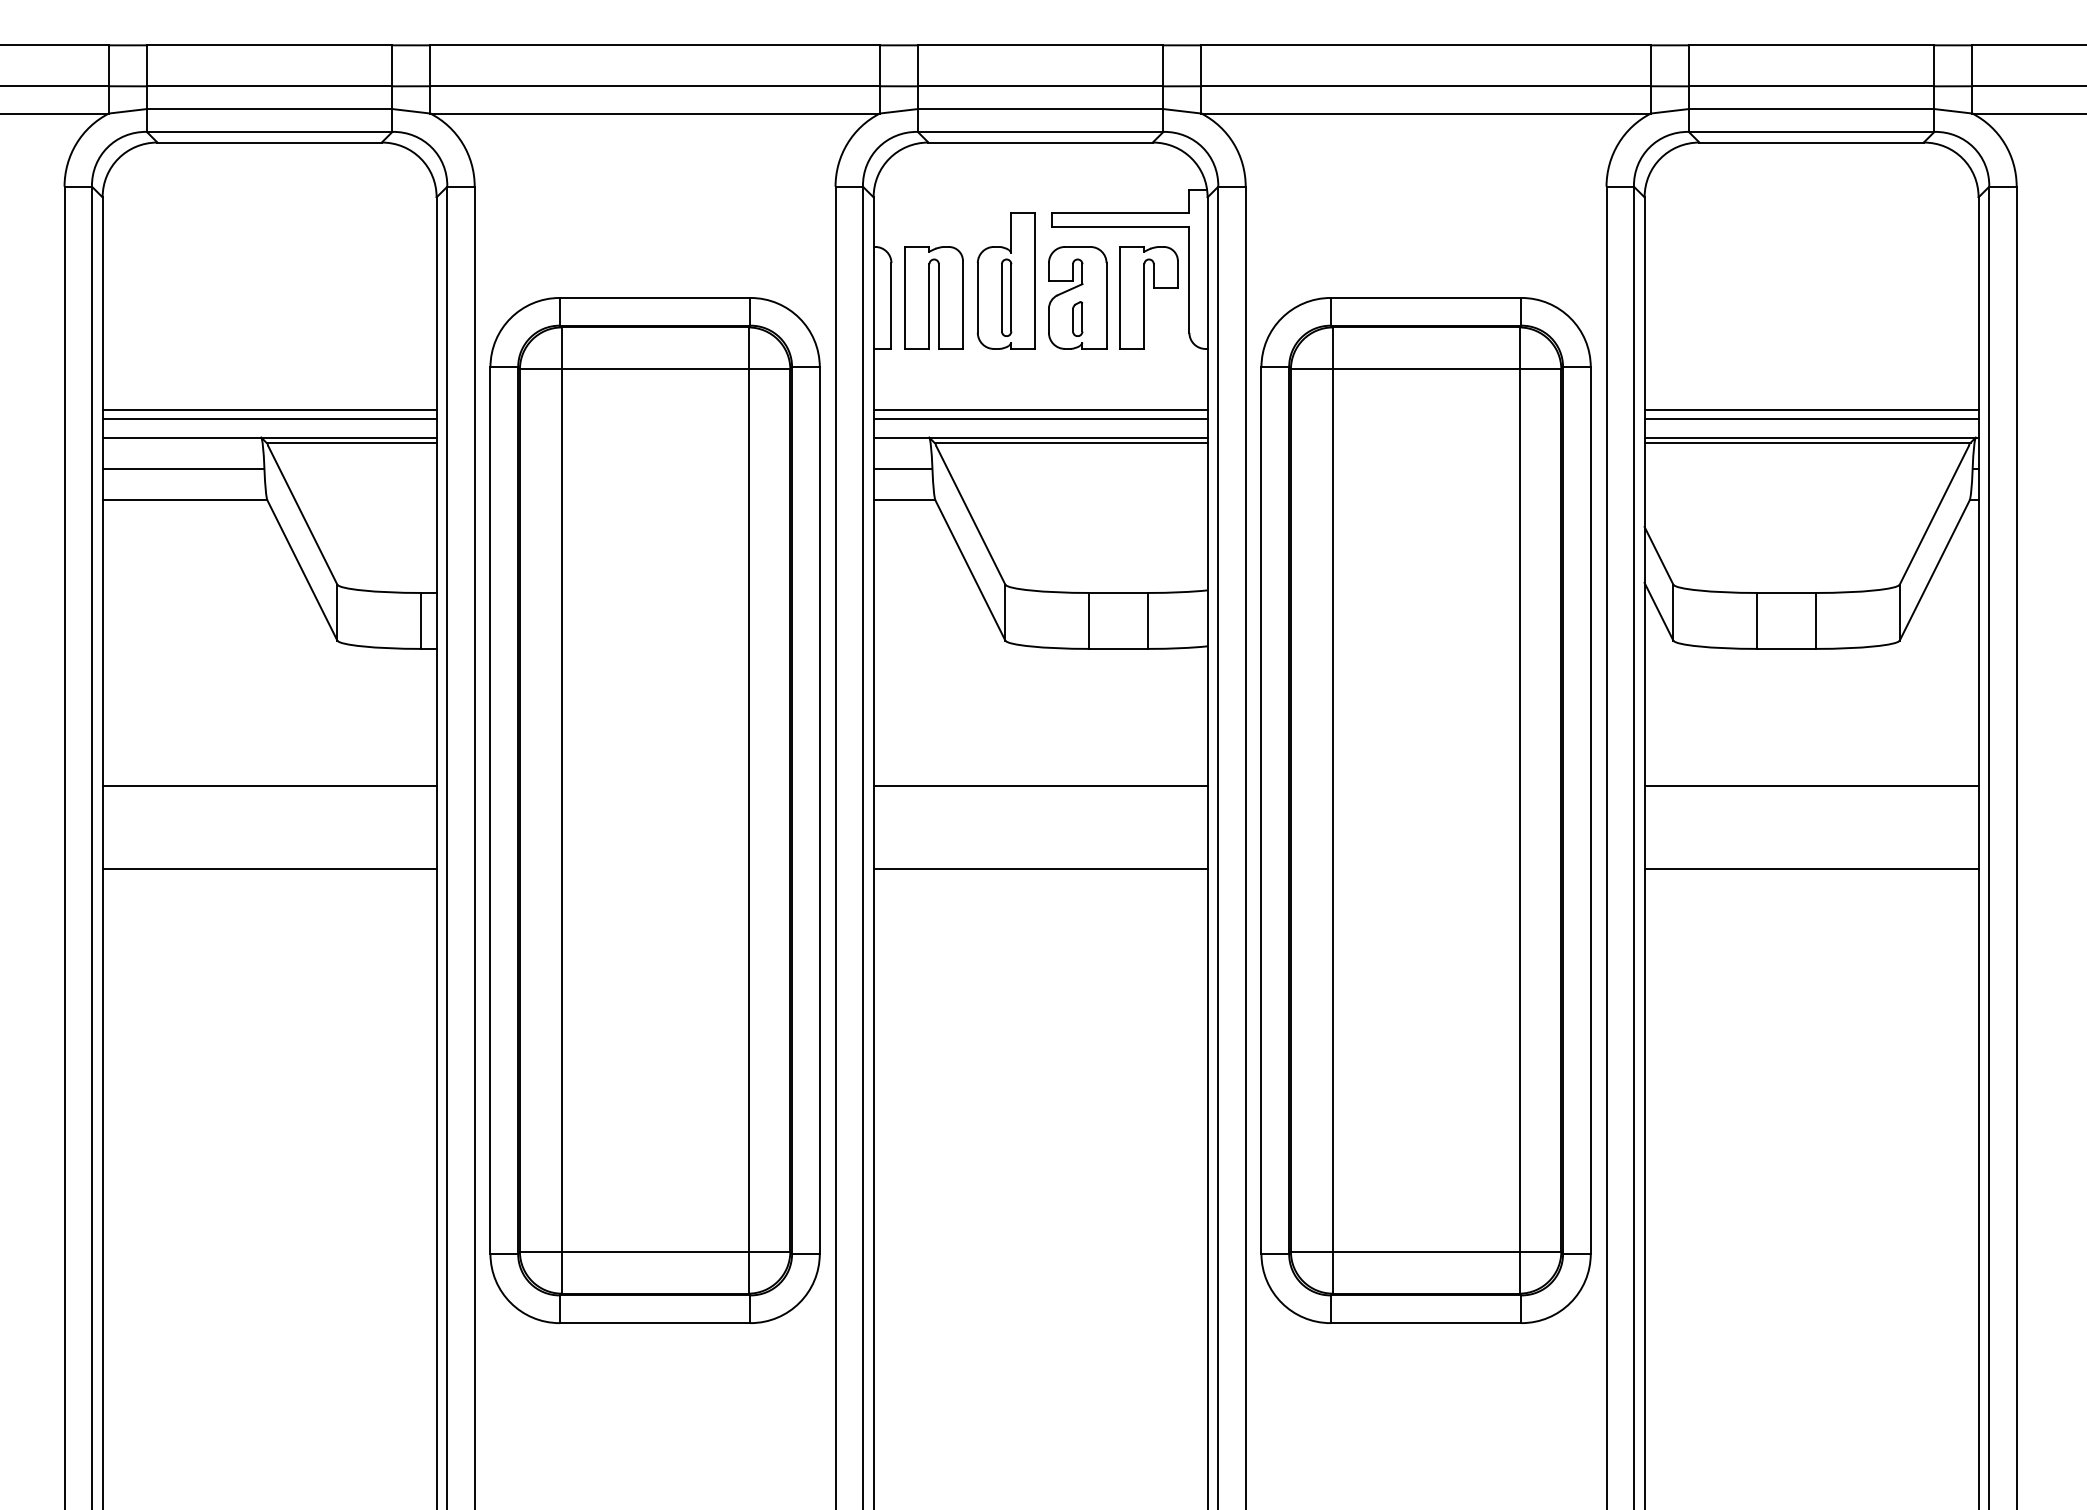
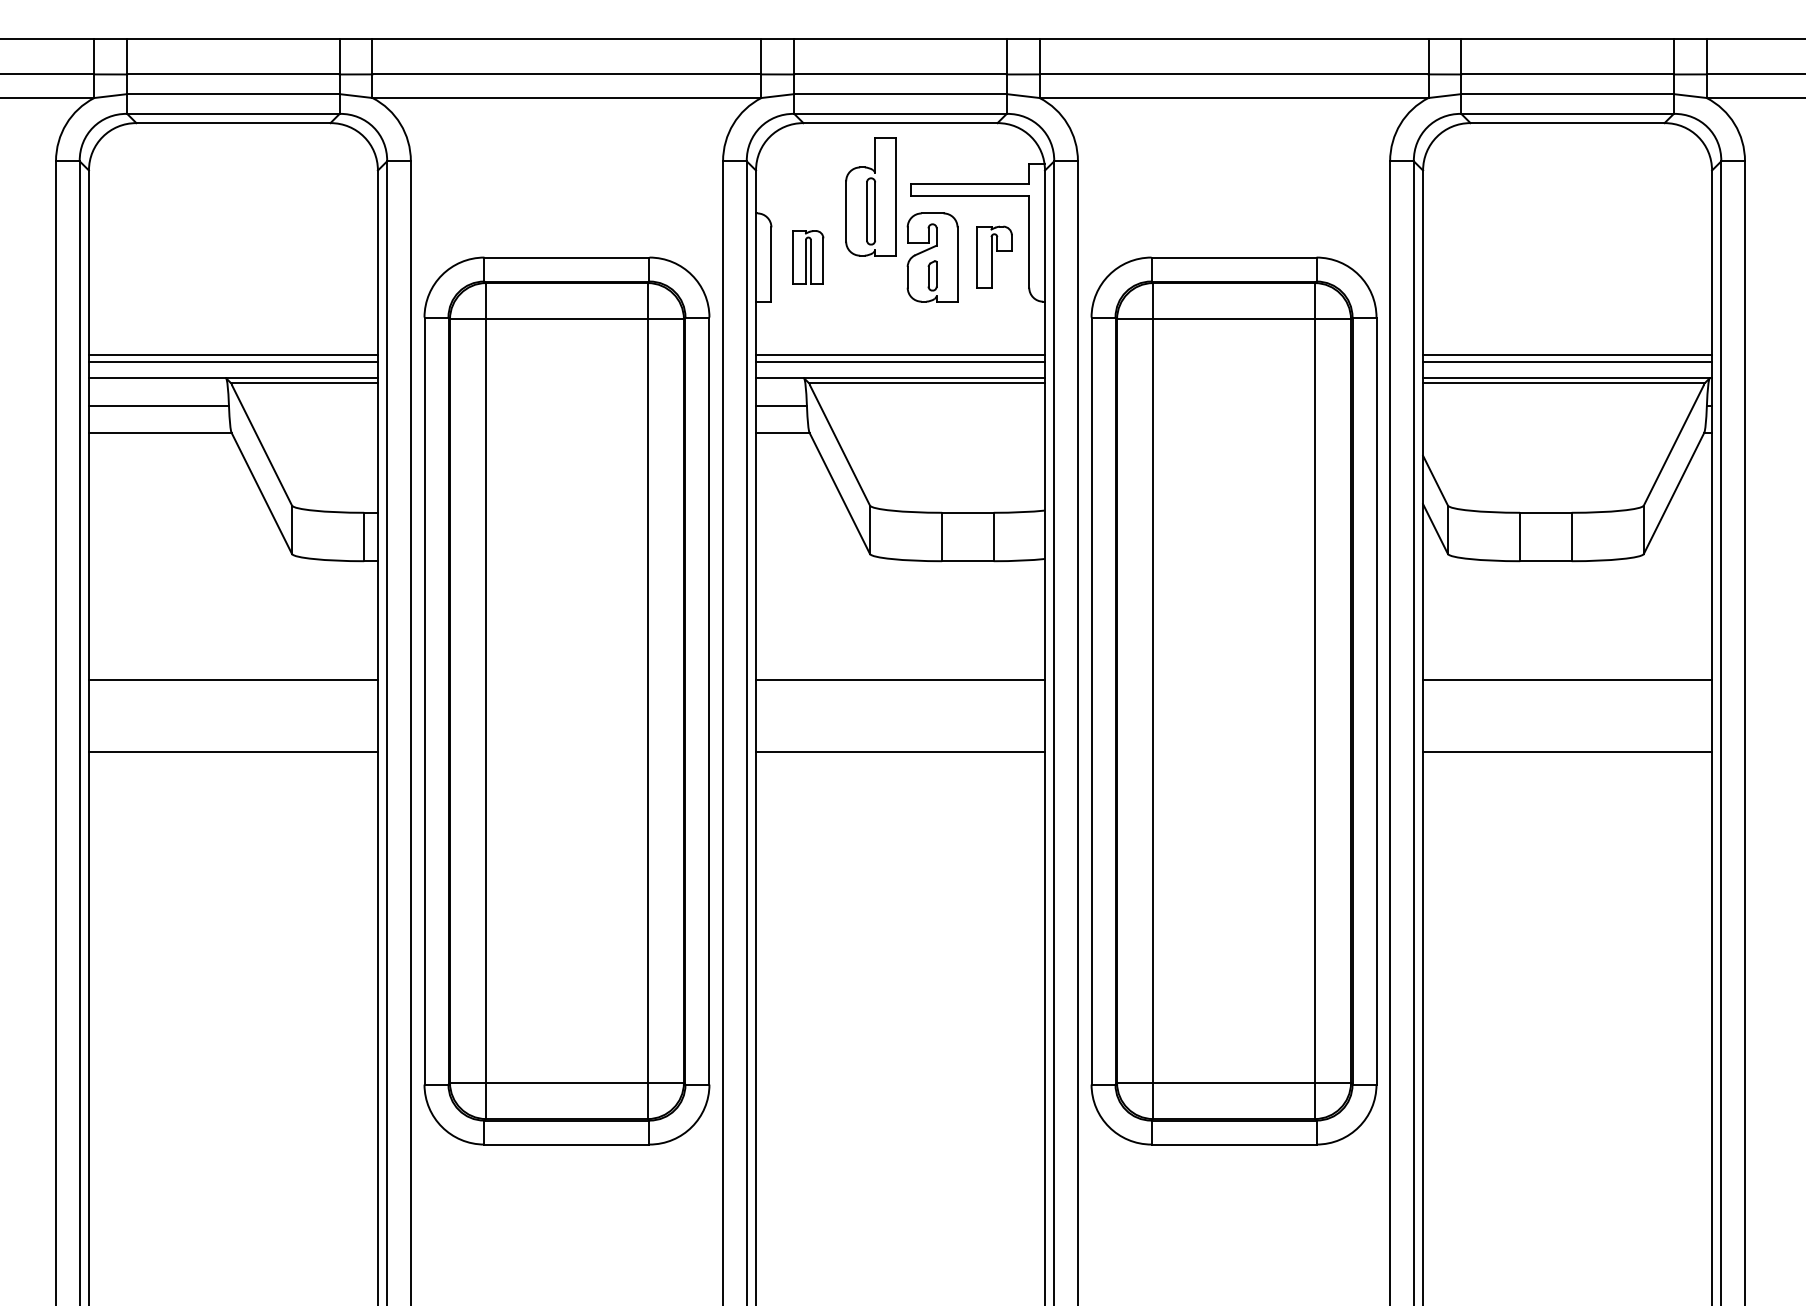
part: (1005, 280) -> (870, 196), moved
part: (934, 297) -> (808, 257), size x0.6
part: (1149, 297) -> (994, 257), size x0.7

